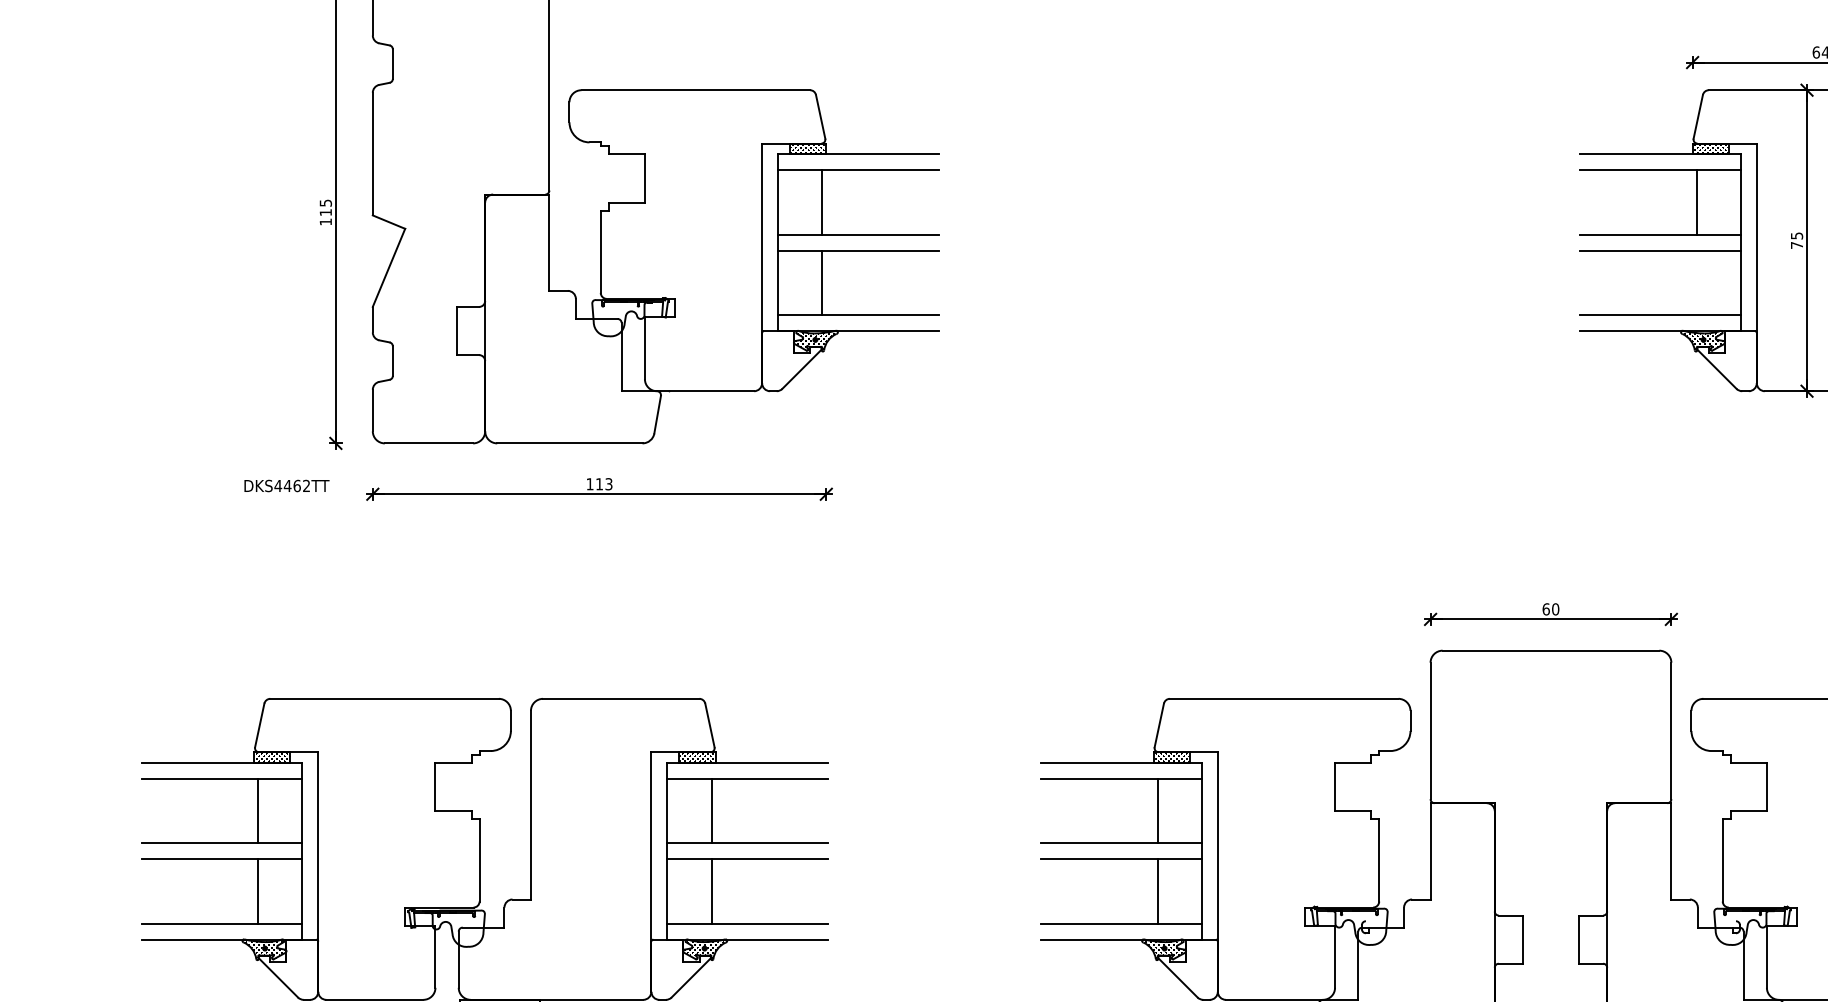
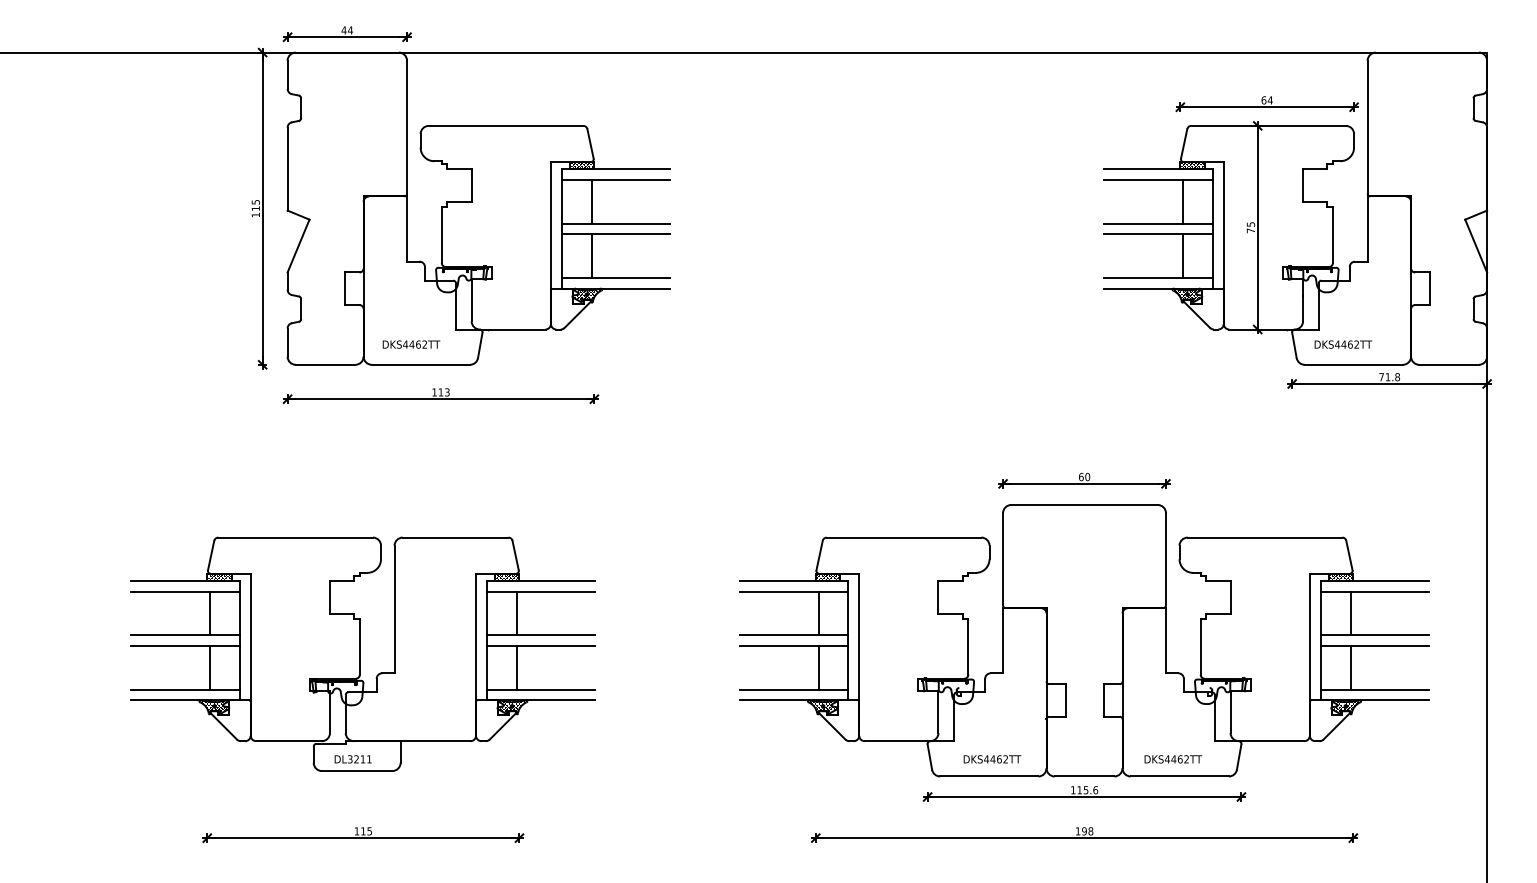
line: (1697, 281) -> (1183, 255), added
text: (286, 485) -> (411, 344), moved

